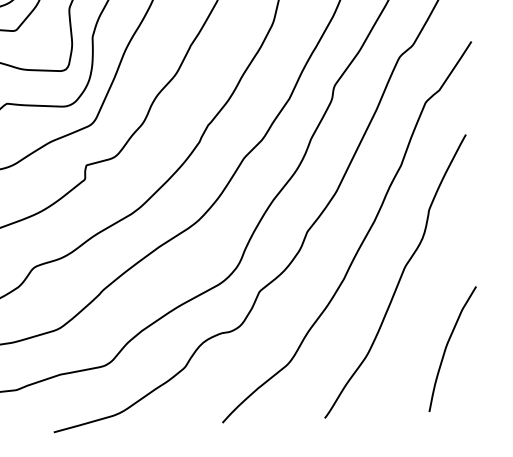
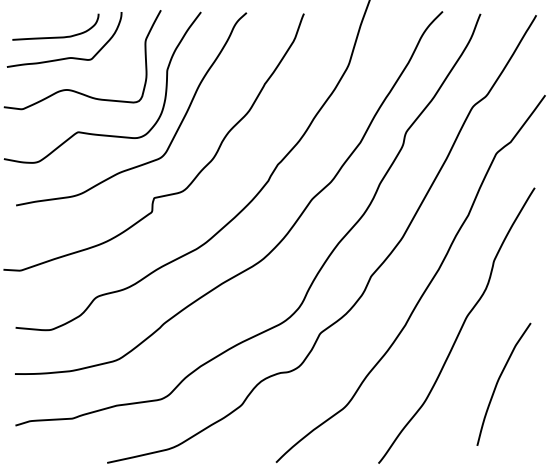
curve: (448, 345) -> (499, 380), moved

